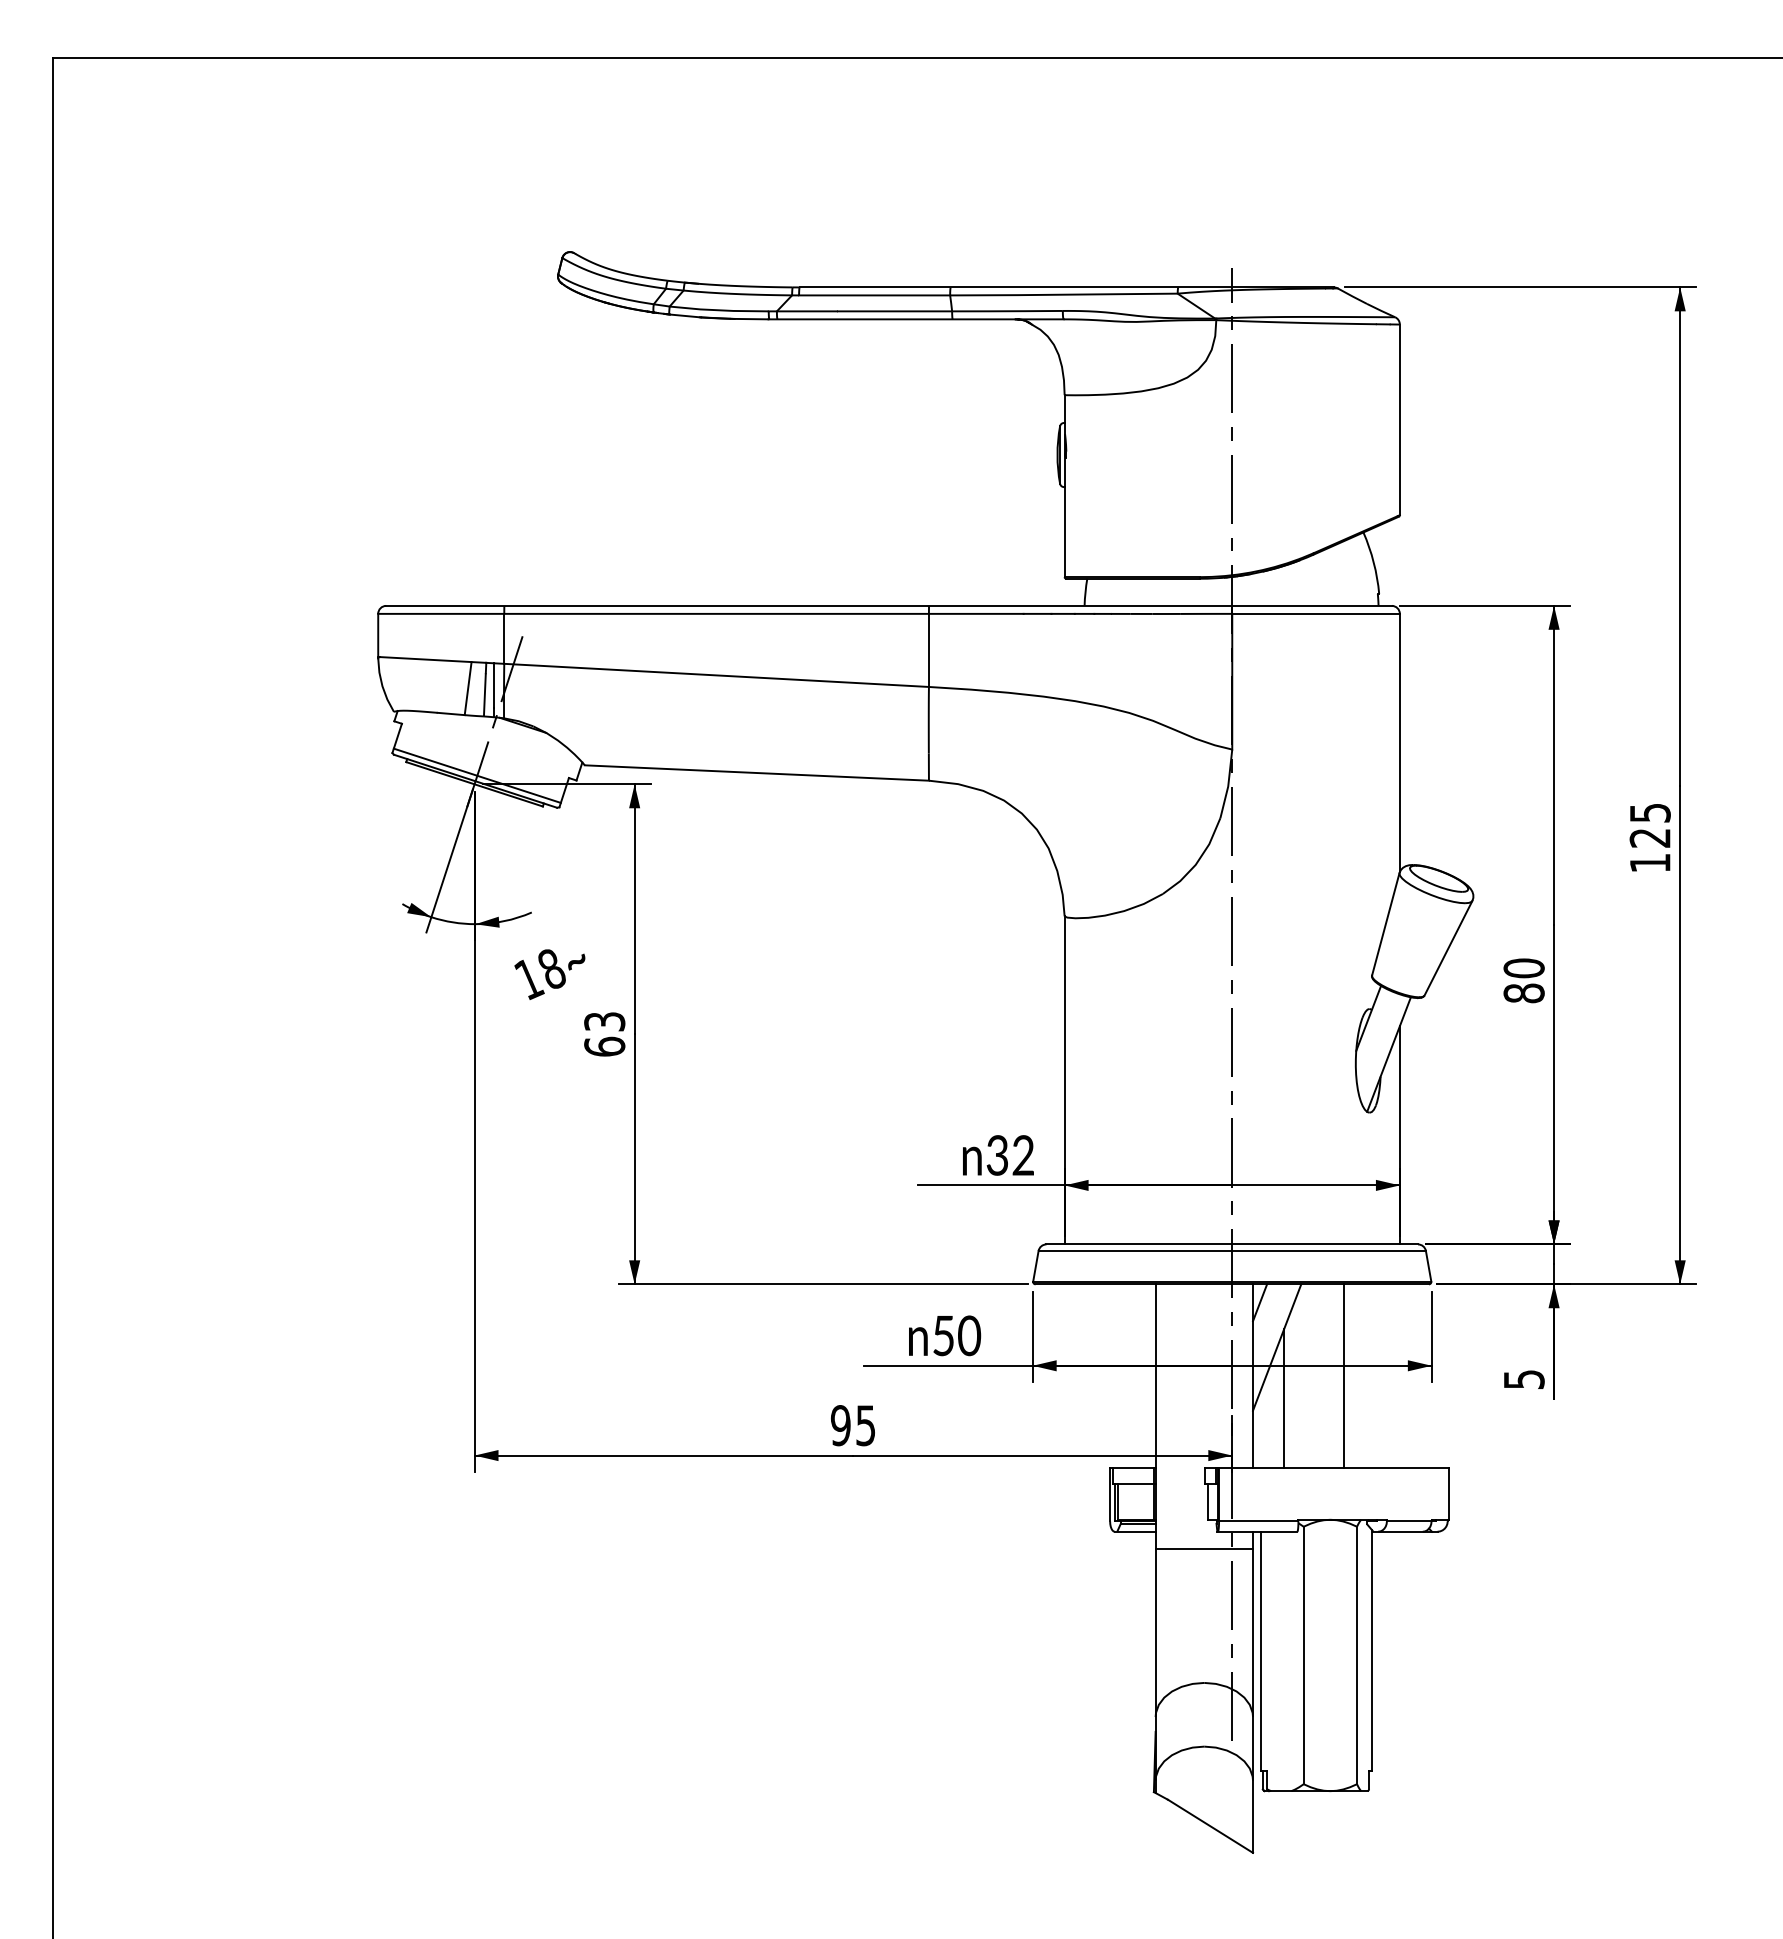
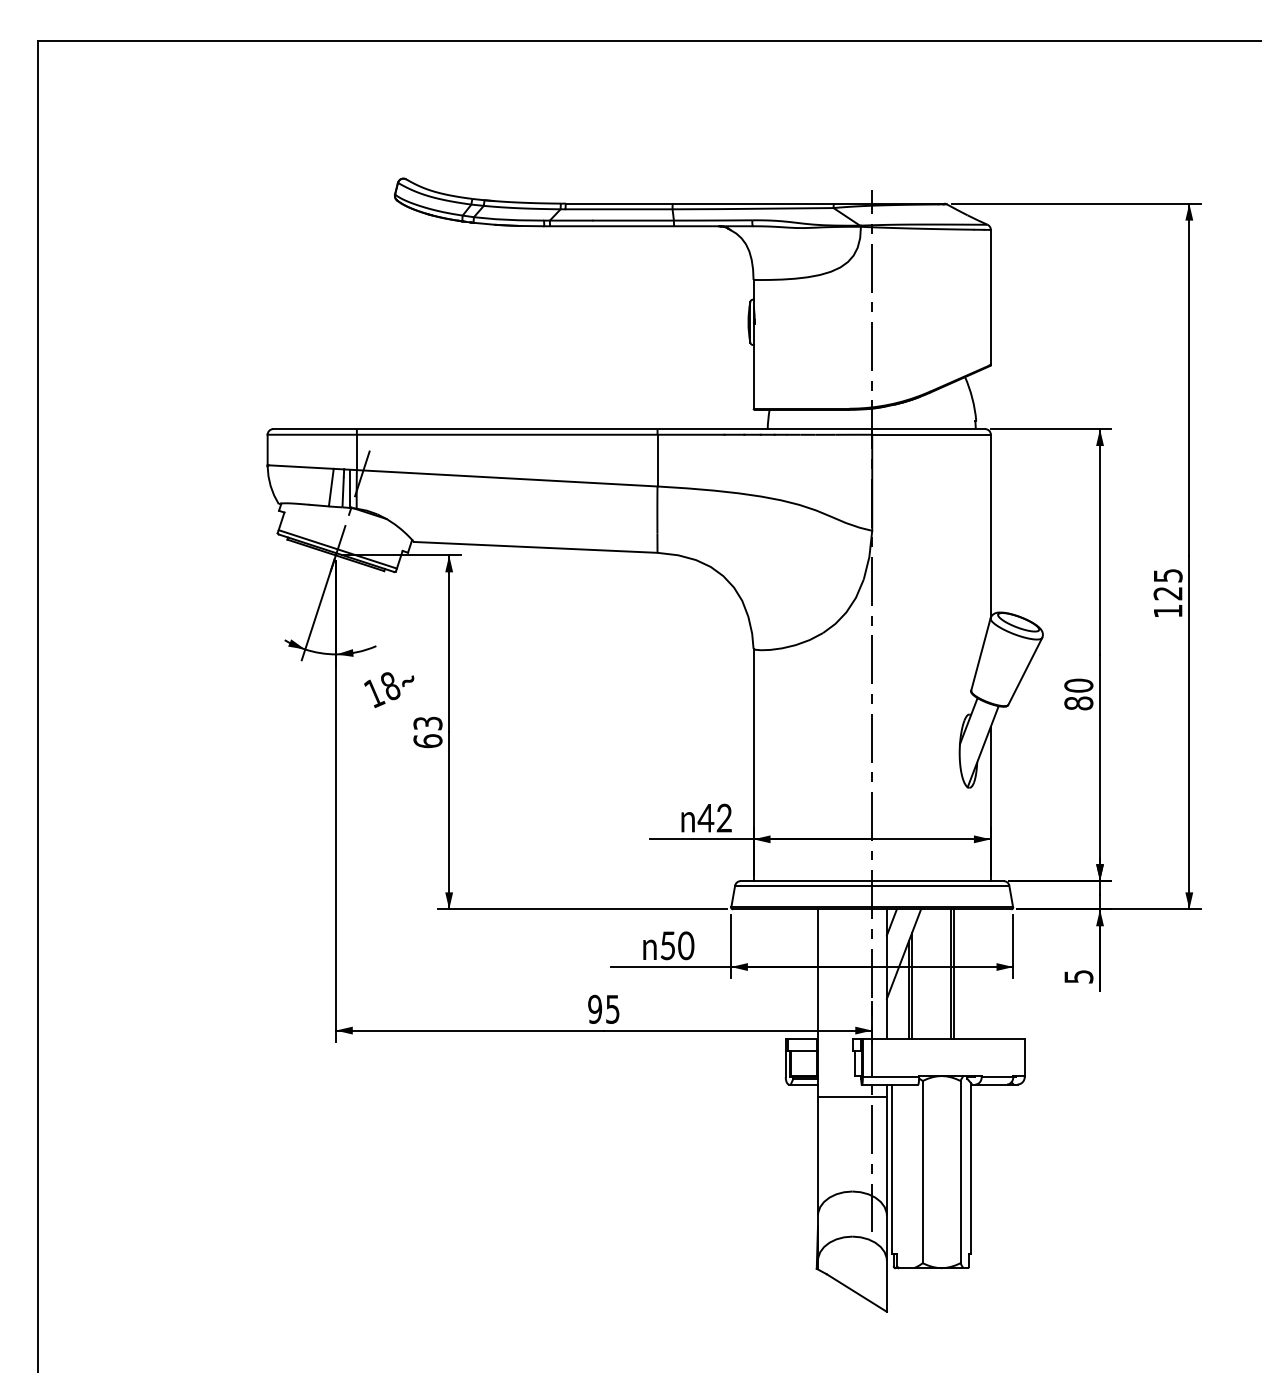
text: (997, 1155) -> (706, 818), 32 -> 42
line: (1347, 1375) -> (953, 973), added
line: (1288, 1392) -> (912, 985), added

